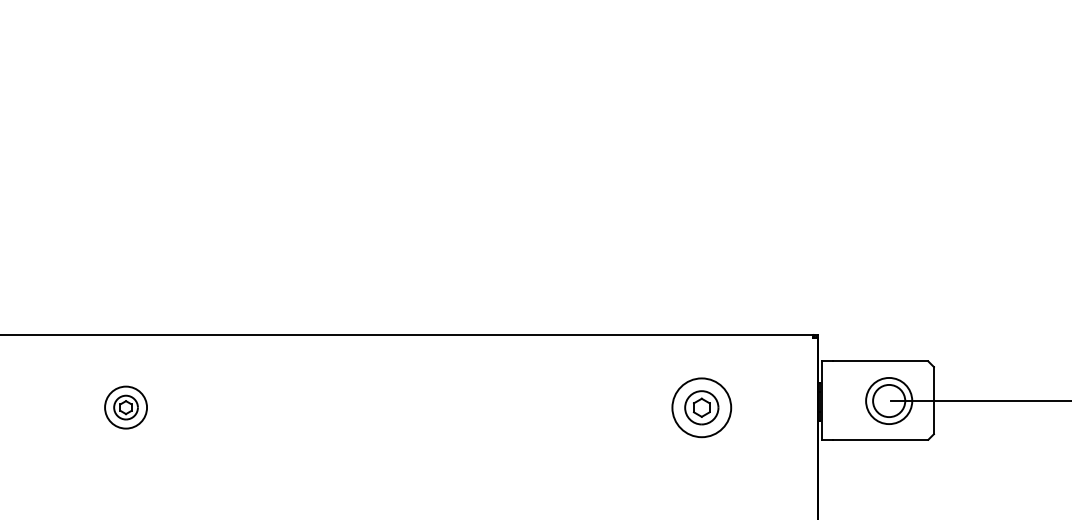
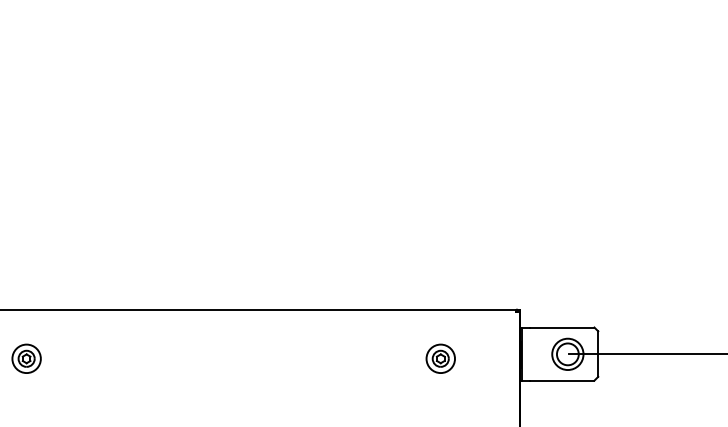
part: (125, 407) -> (26, 358), moved
part: (701, 407) -> (440, 358), size x0.71

